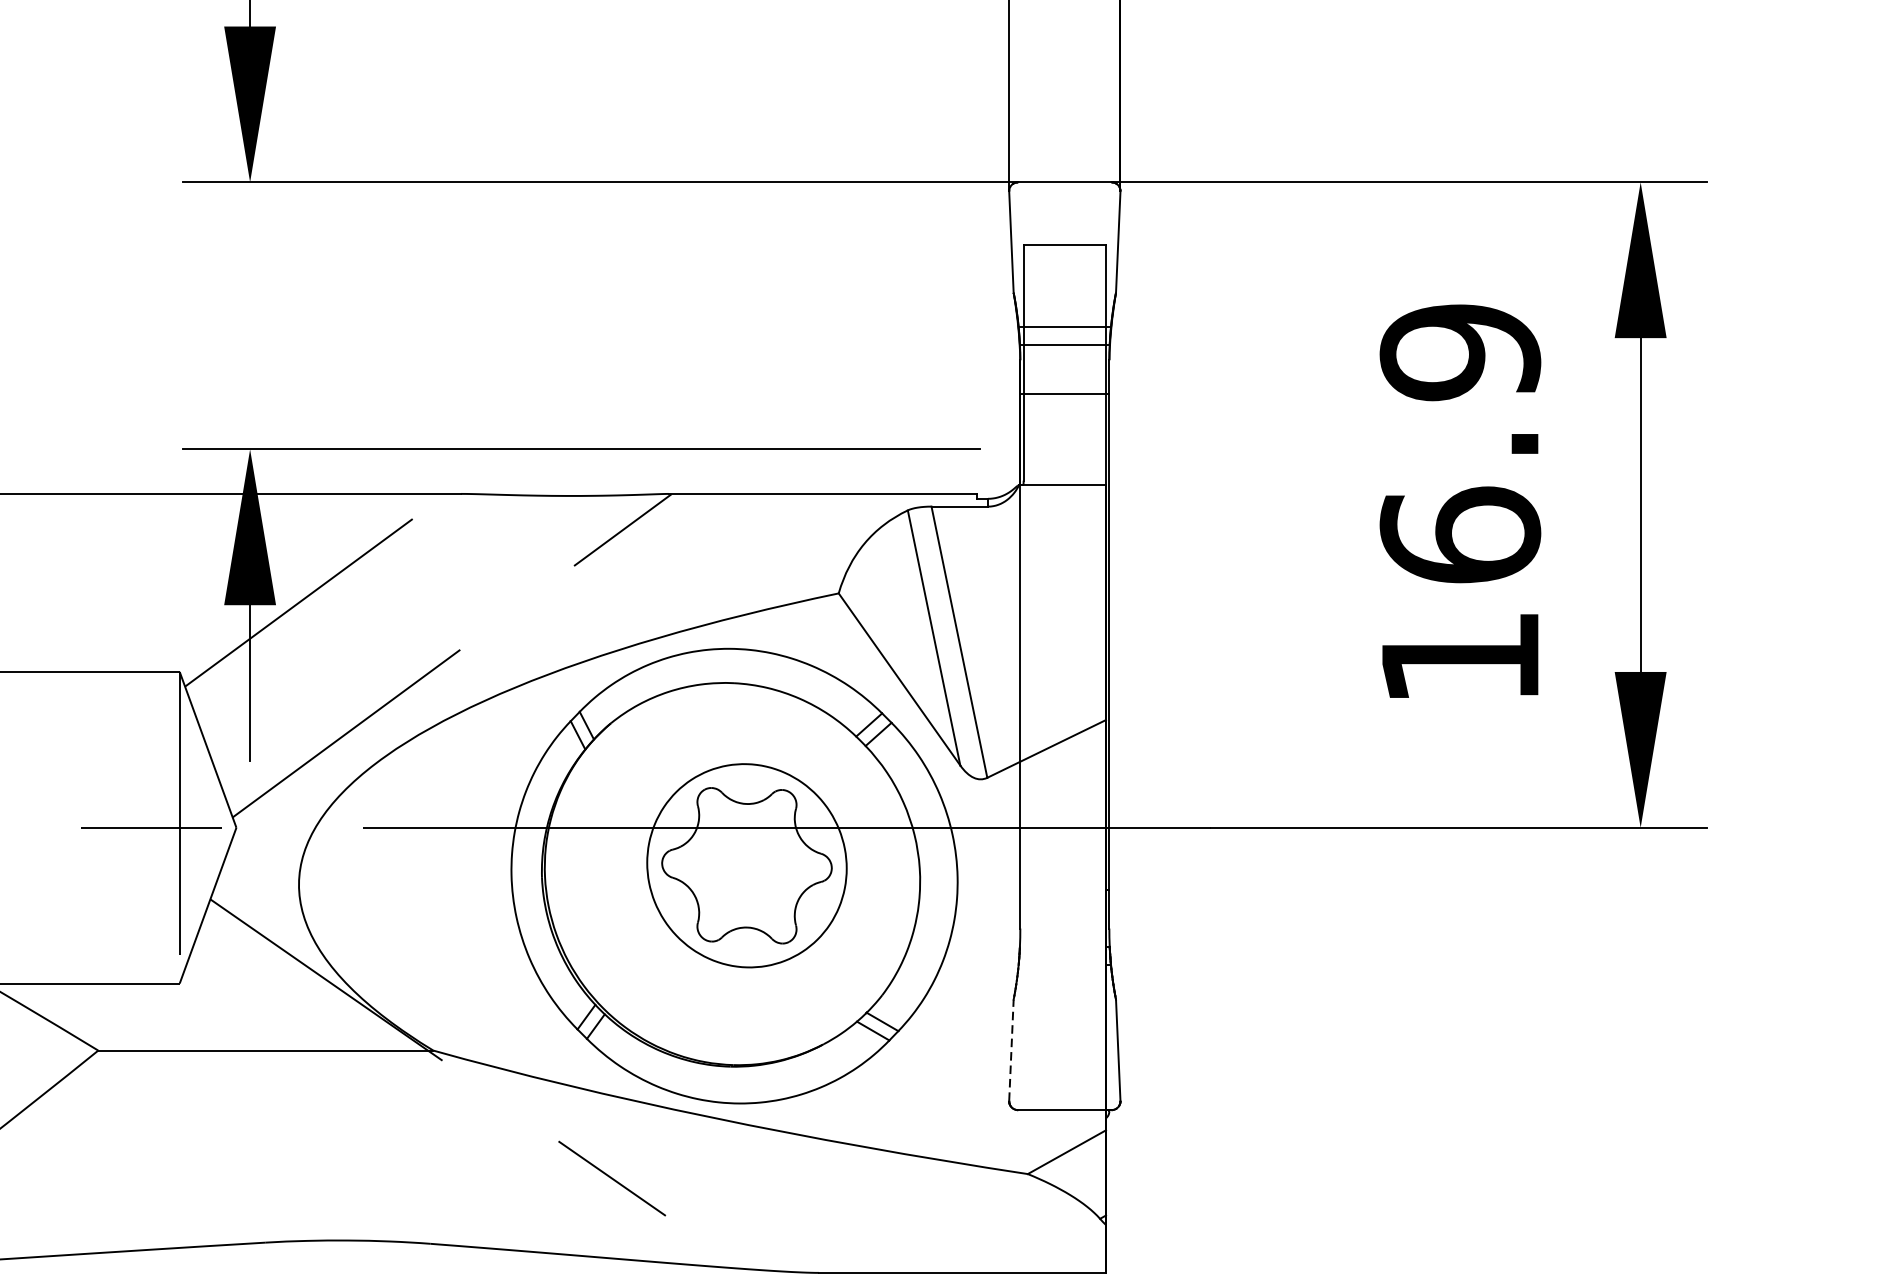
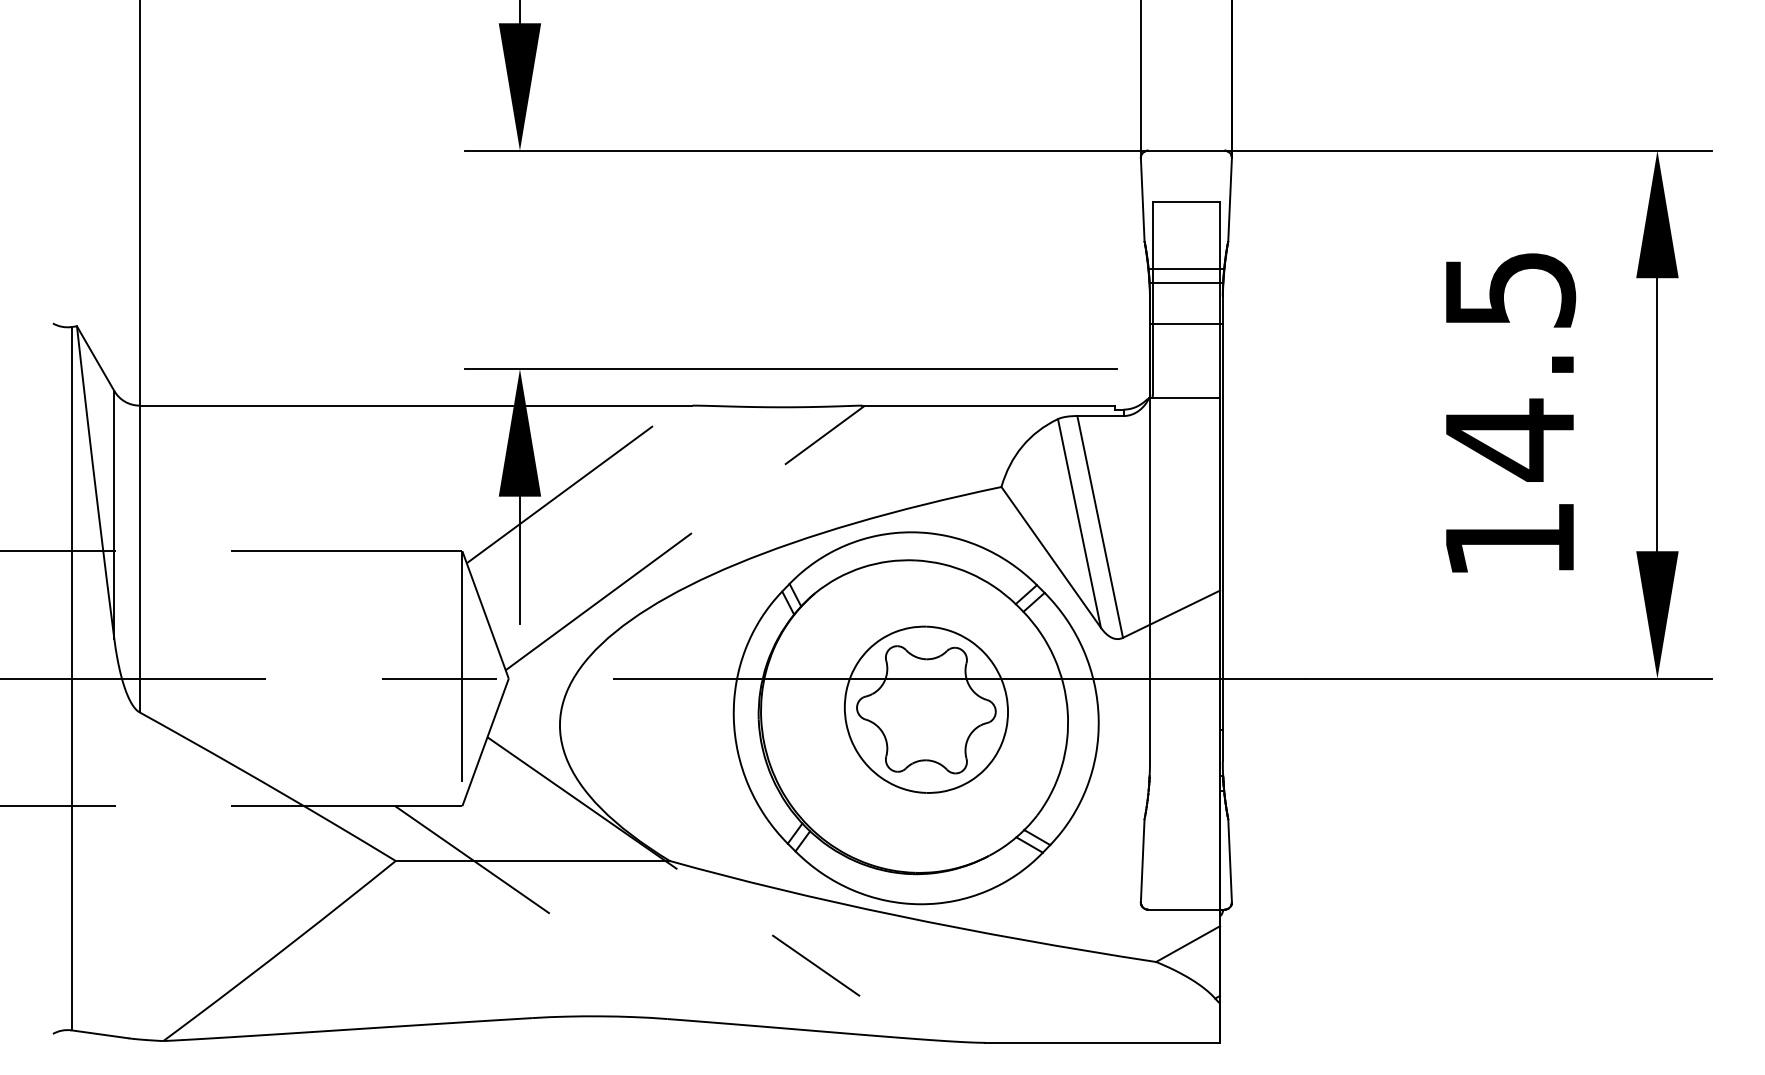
text: (1461, 444) -> (1510, 365), 16.9 -> 14.5
line: (192, 1048) -> (472, 859), added
line: (1011, 1050) -> (1142, 860), dashed -> solid

